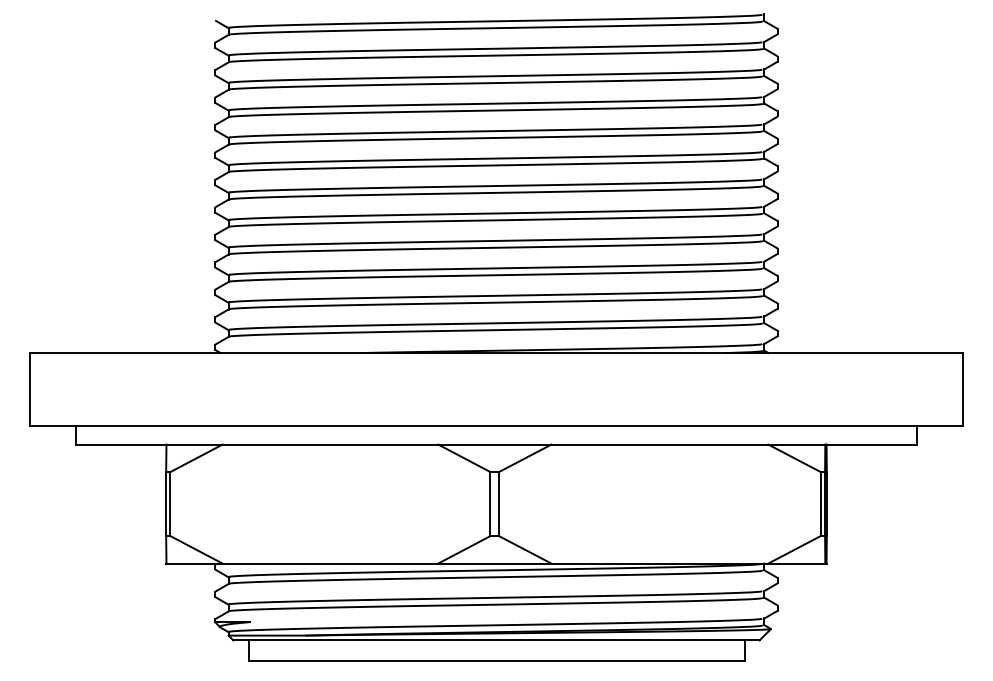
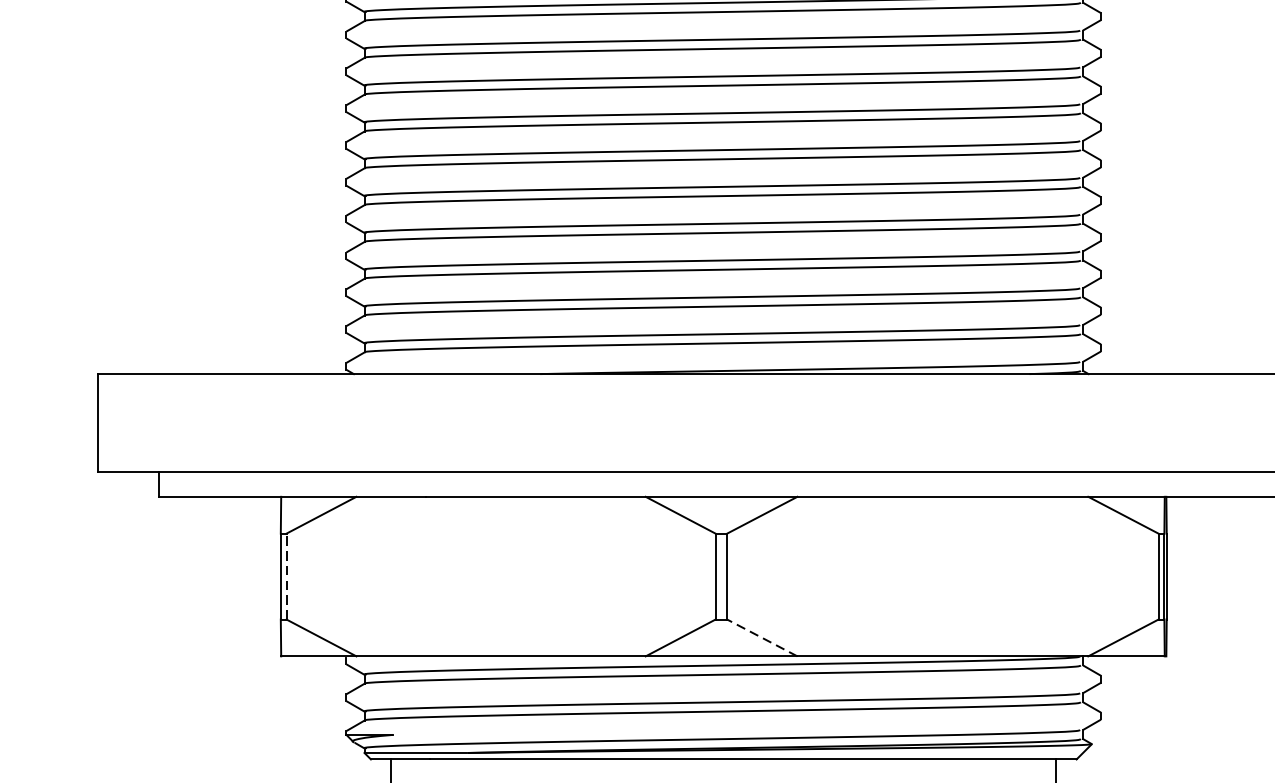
line: (170, 503) -> (286, 575), solid -> dashed
line: (525, 549) -> (762, 637), solid -> dashed

